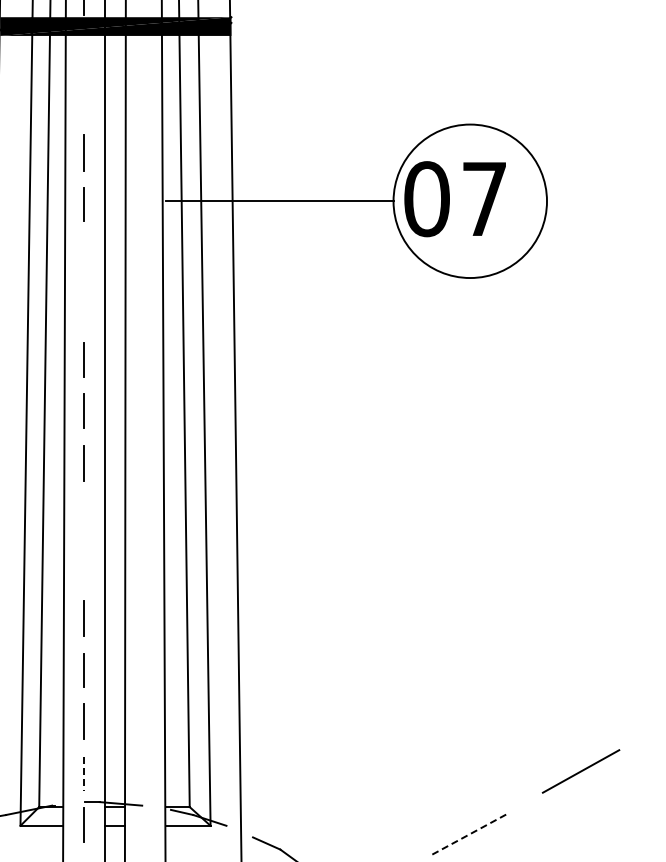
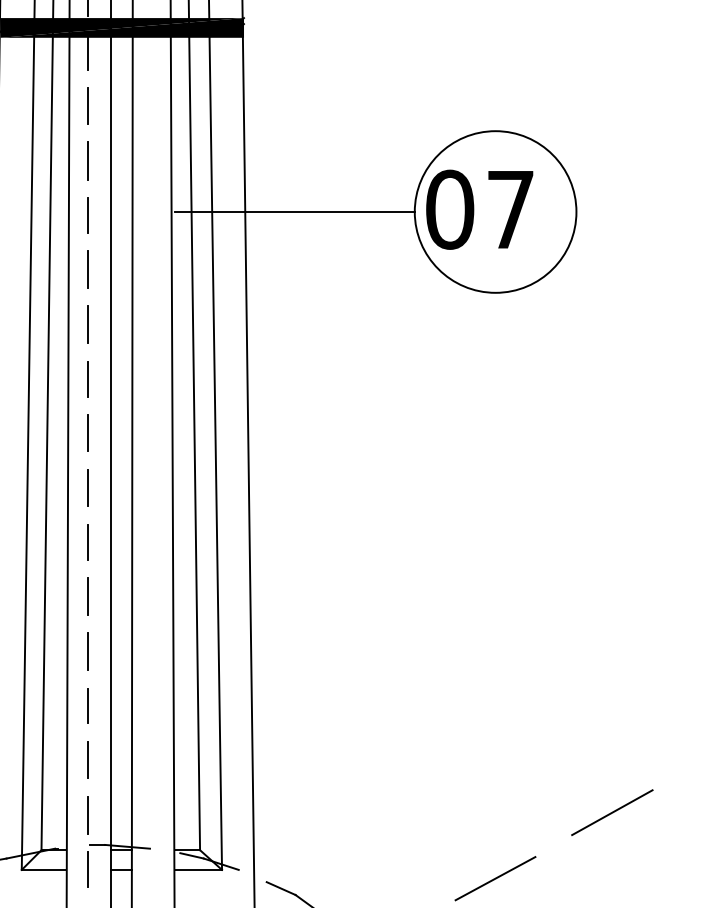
line: (83, 49) -> (88, 52), added
line: (83, 100) -> (88, 105), added
line: (83, 255) -> (88, 269), added
line: (83, 307) -> (88, 323), added
line: (83, 514) -> (88, 541), added
line: (83, 566) -> (88, 596), added
line: (83, 774) -> (88, 815), dashed -> solid
line: (470, 833) -> (495, 878), dashed -> solid

